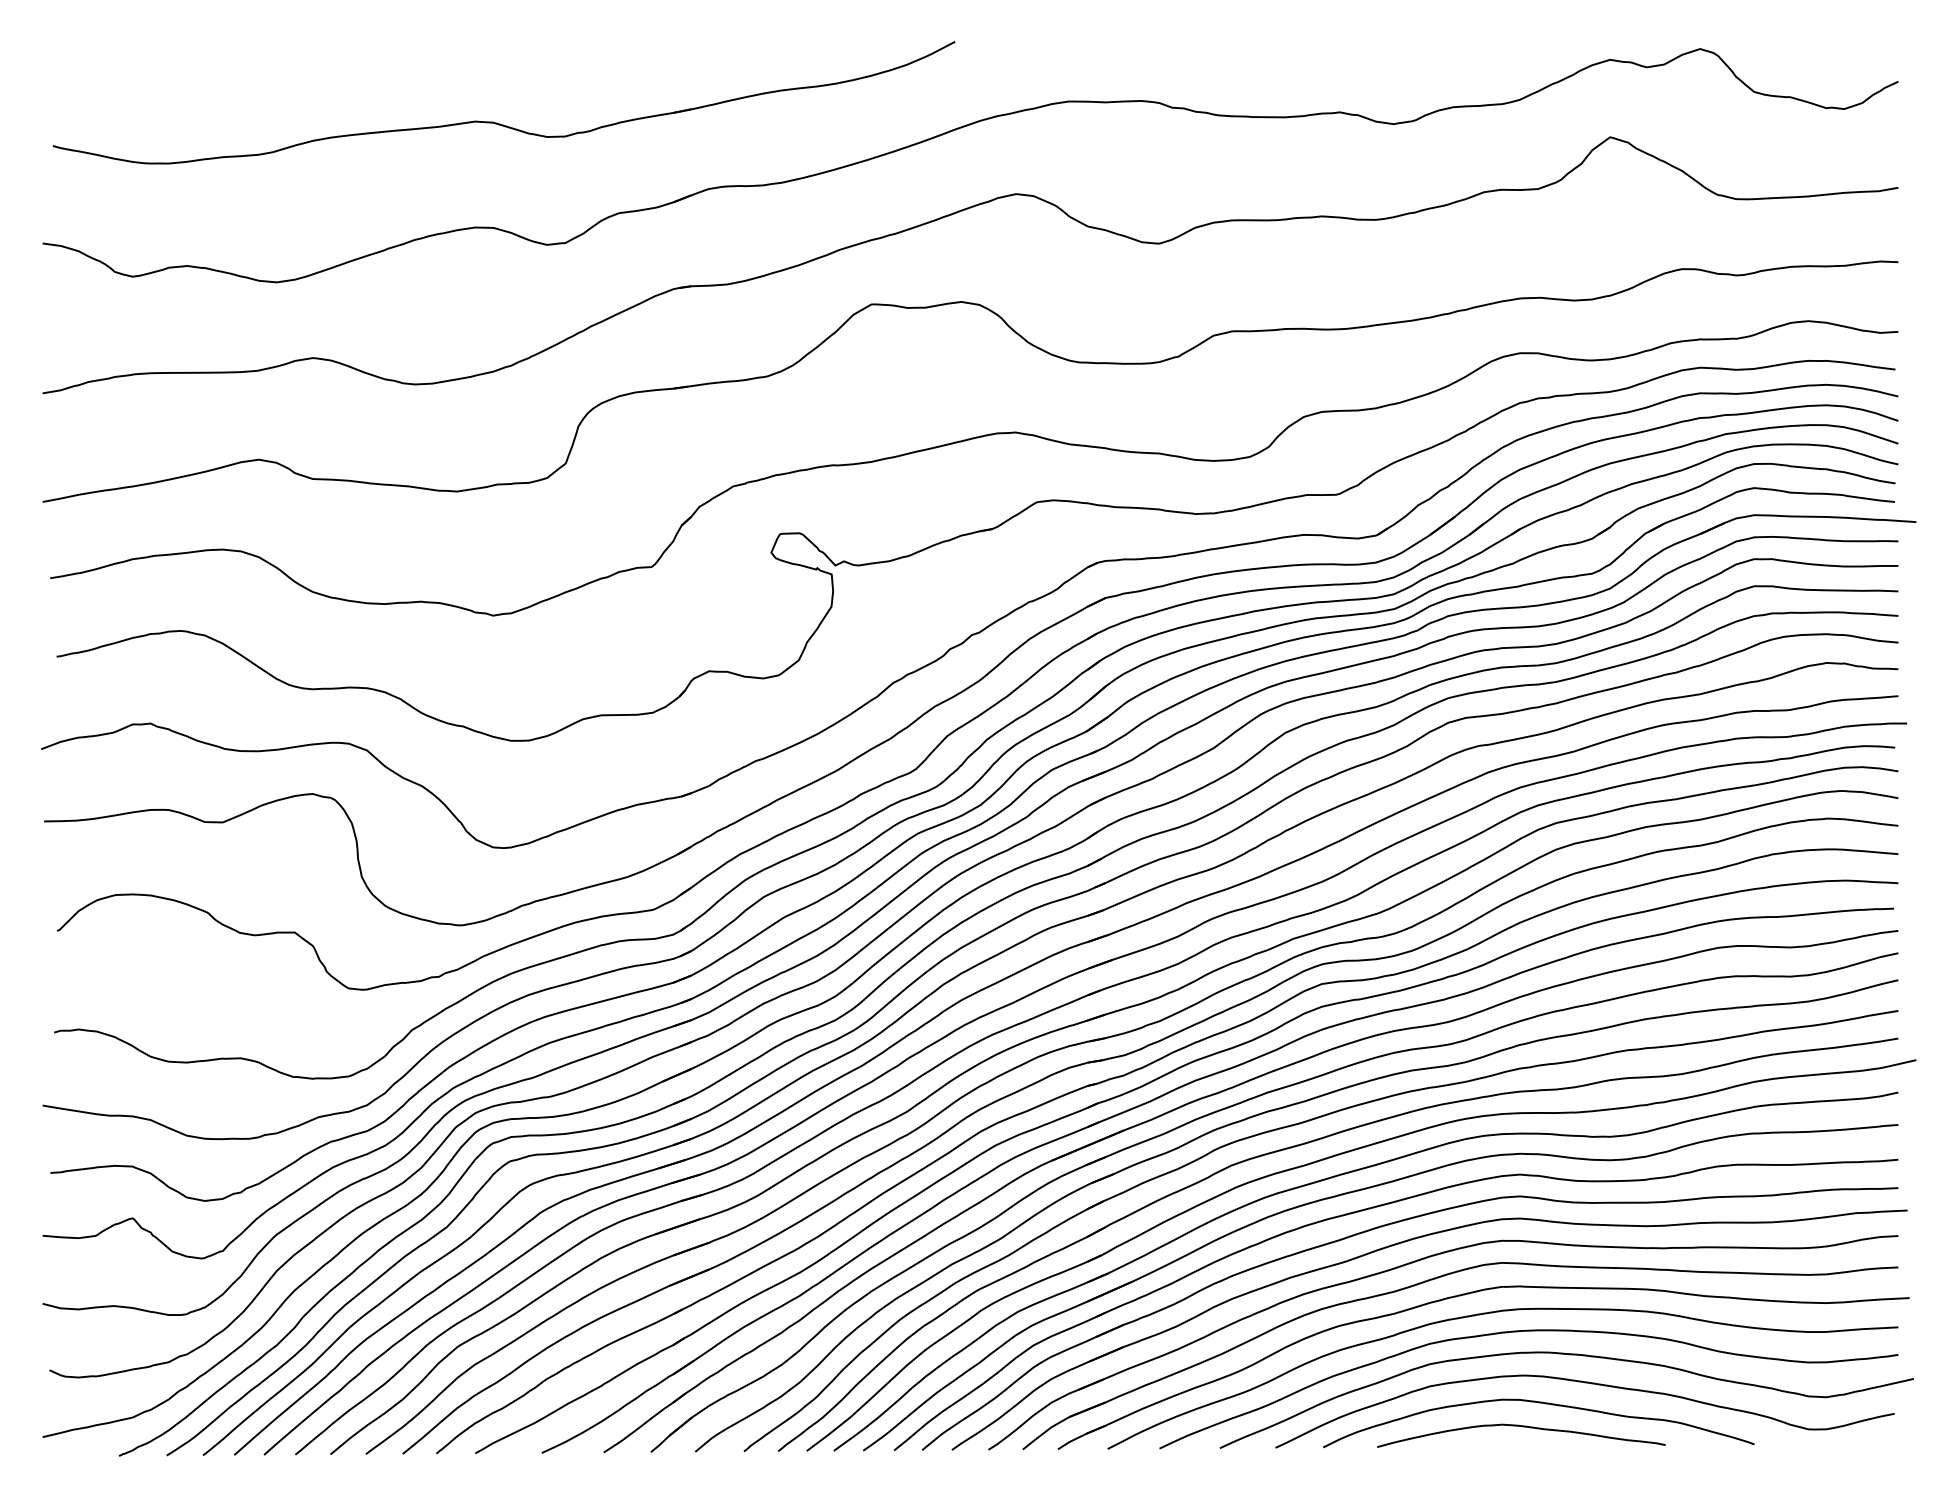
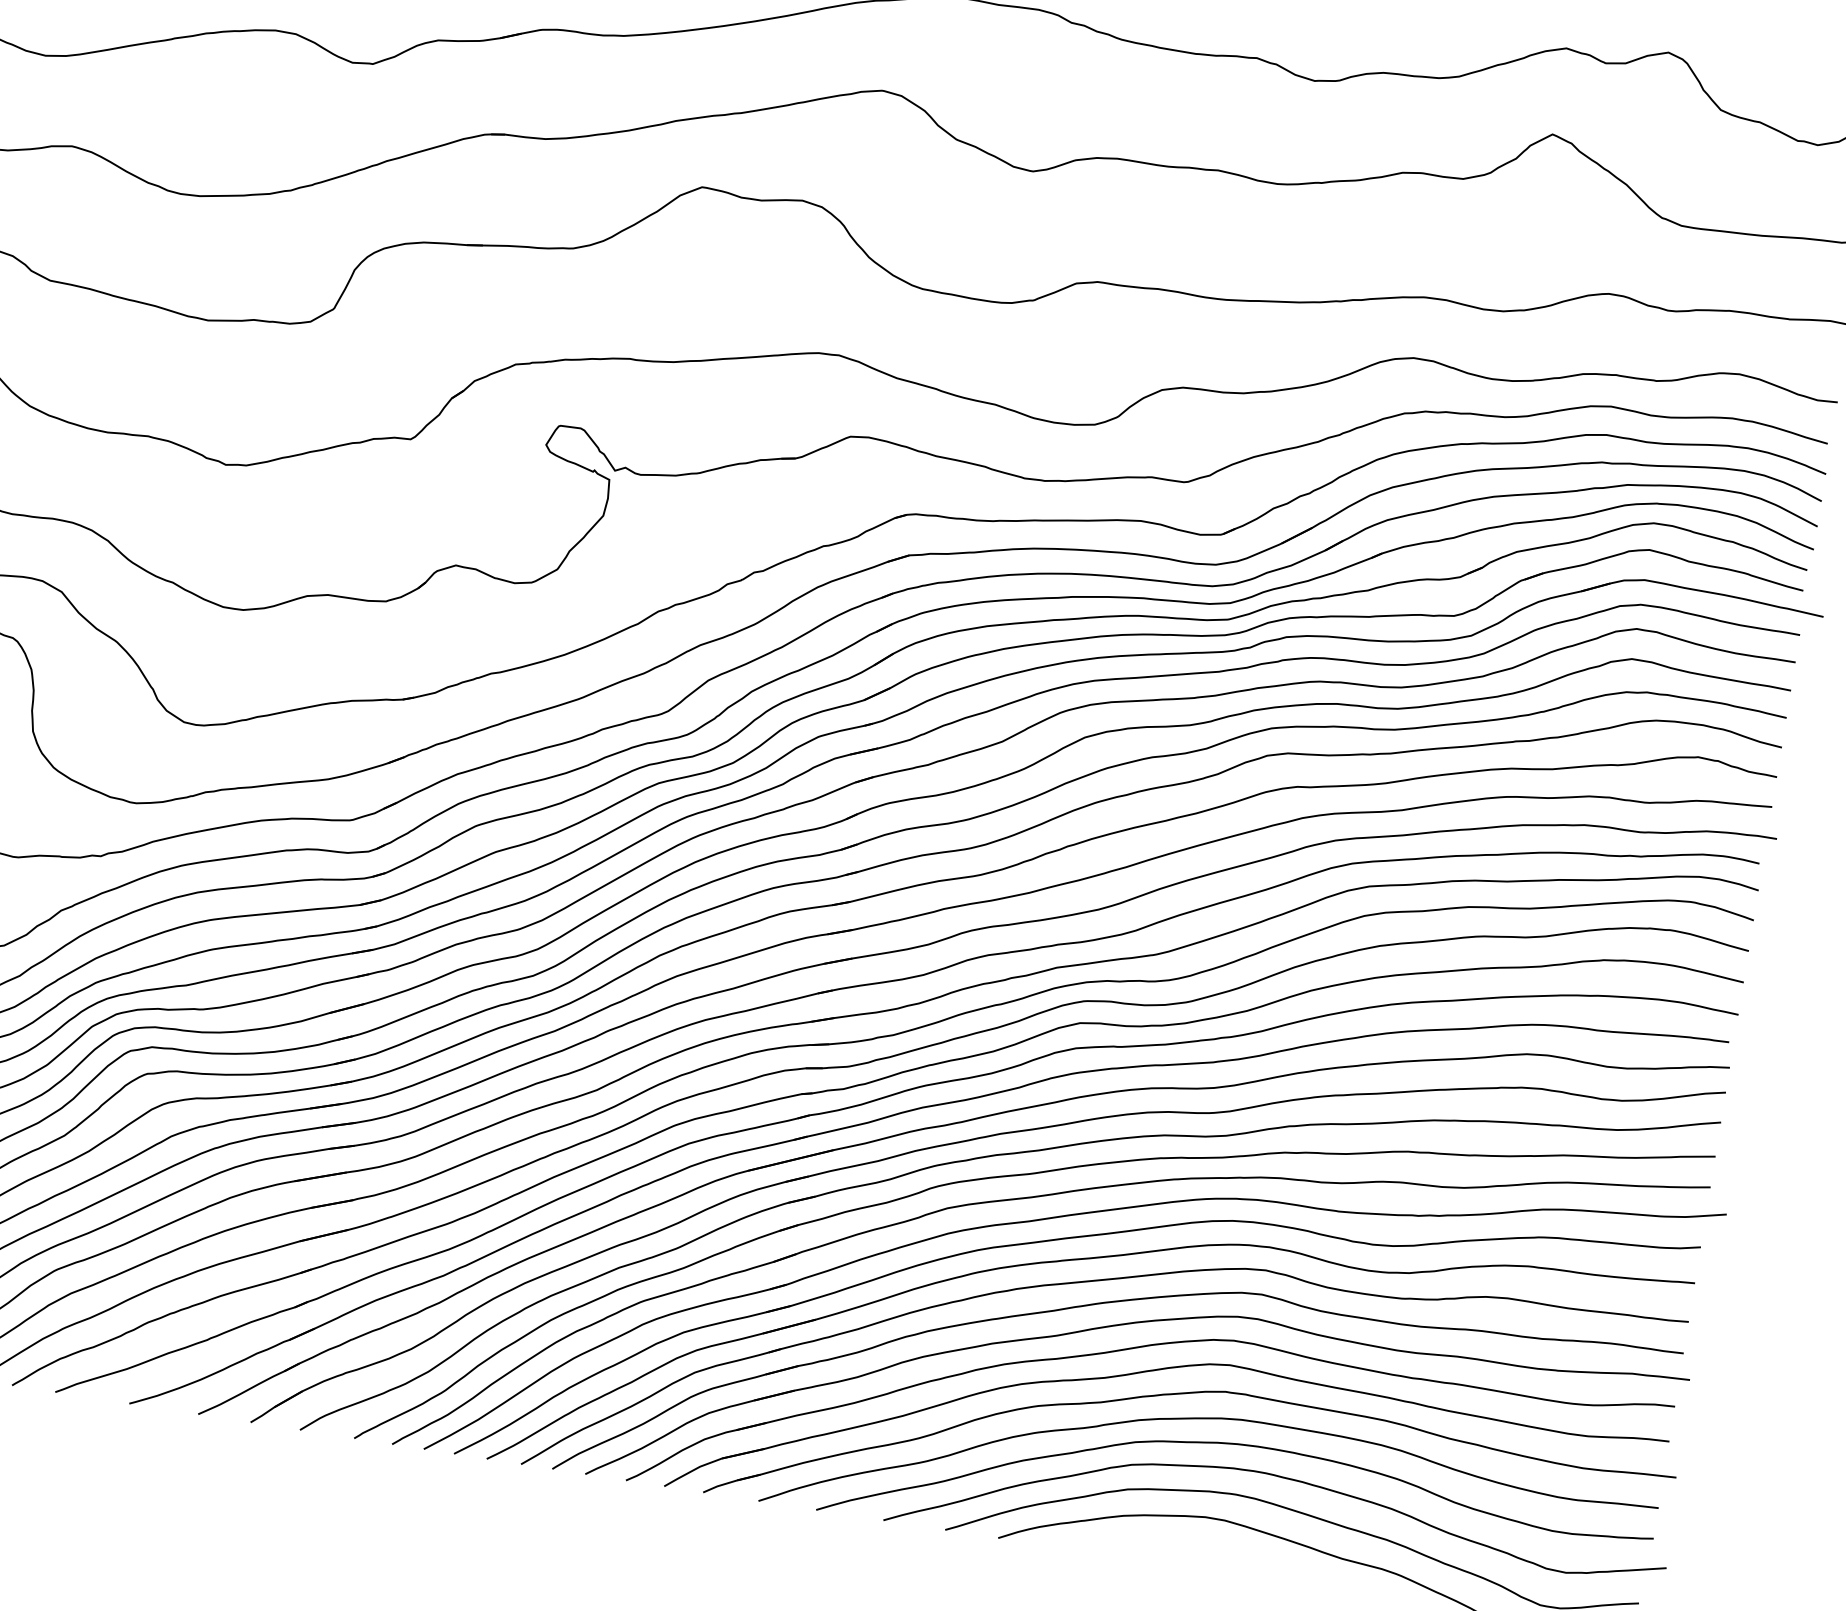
curve: (1522, 1427) -> (1223, 1551), removed

